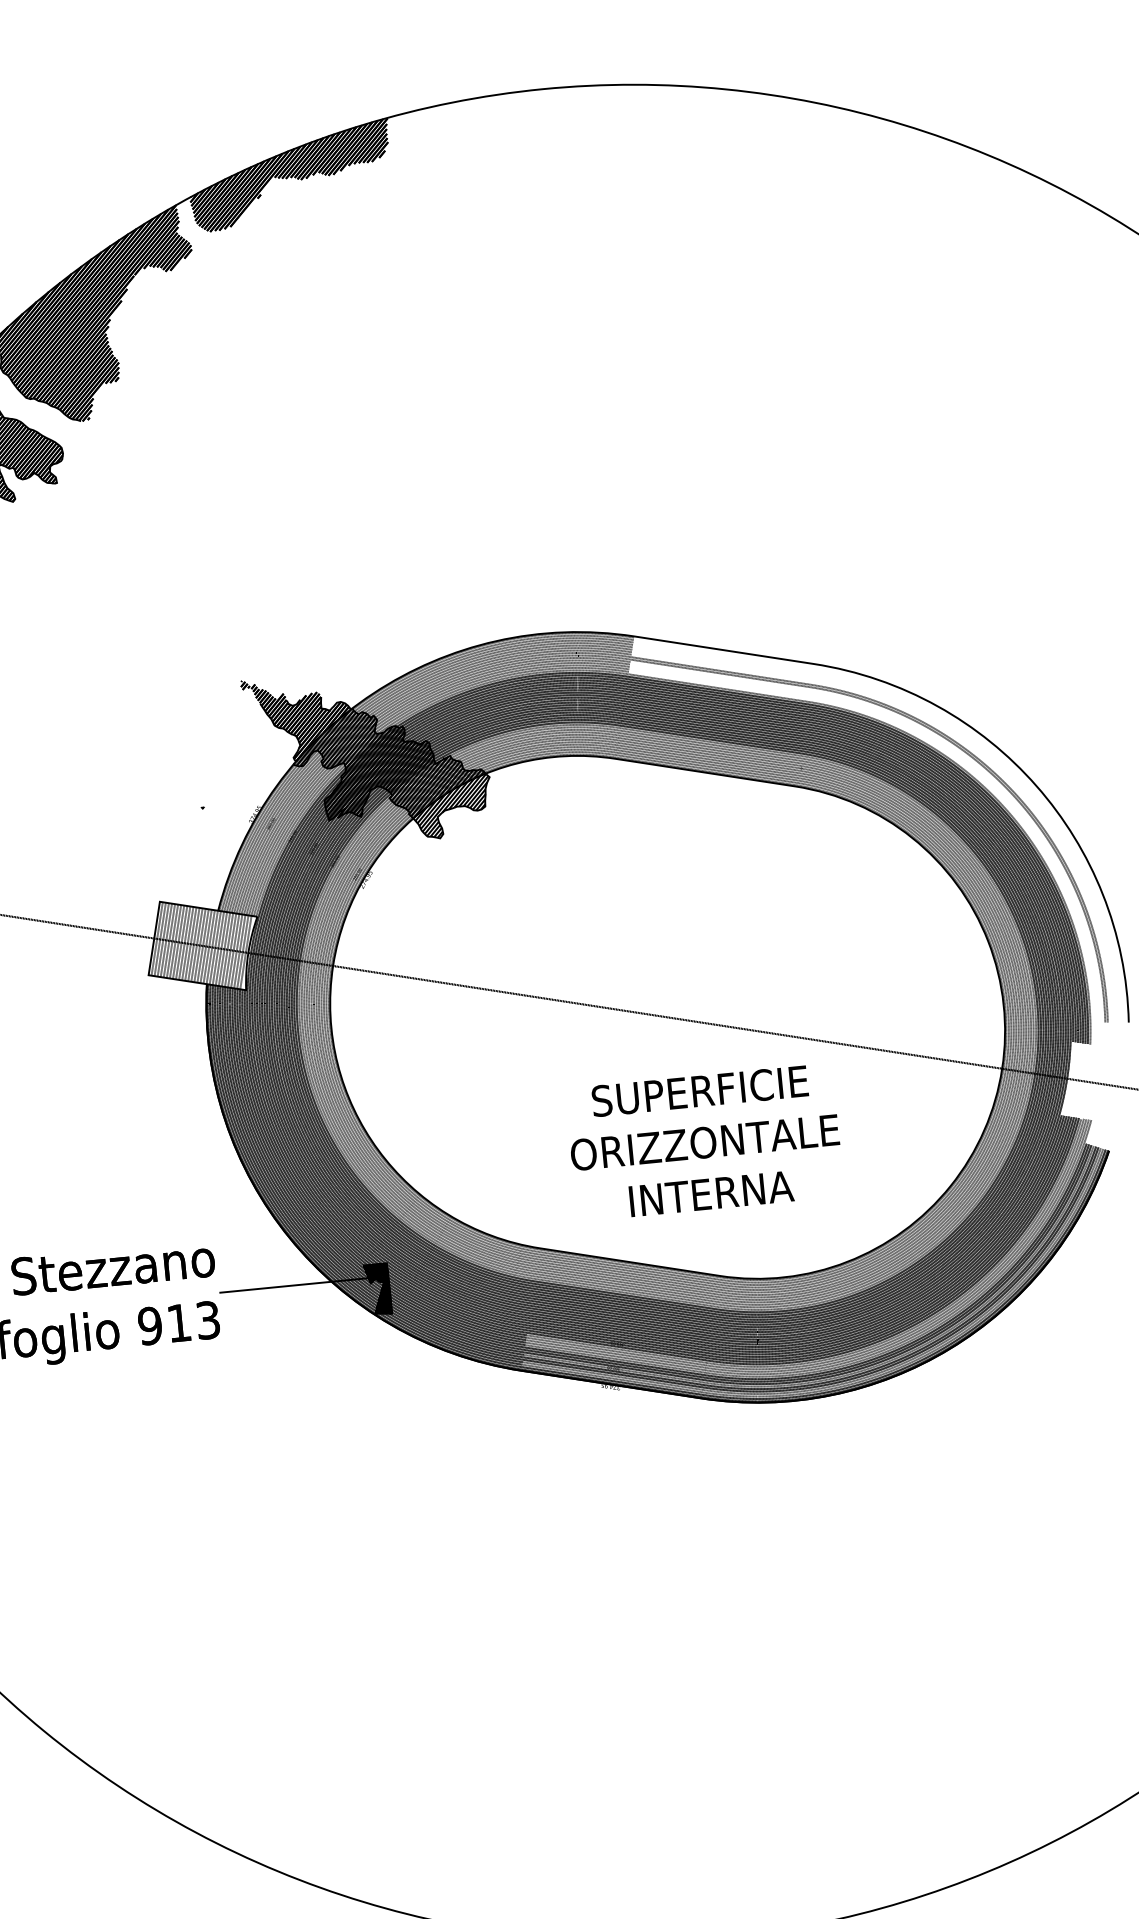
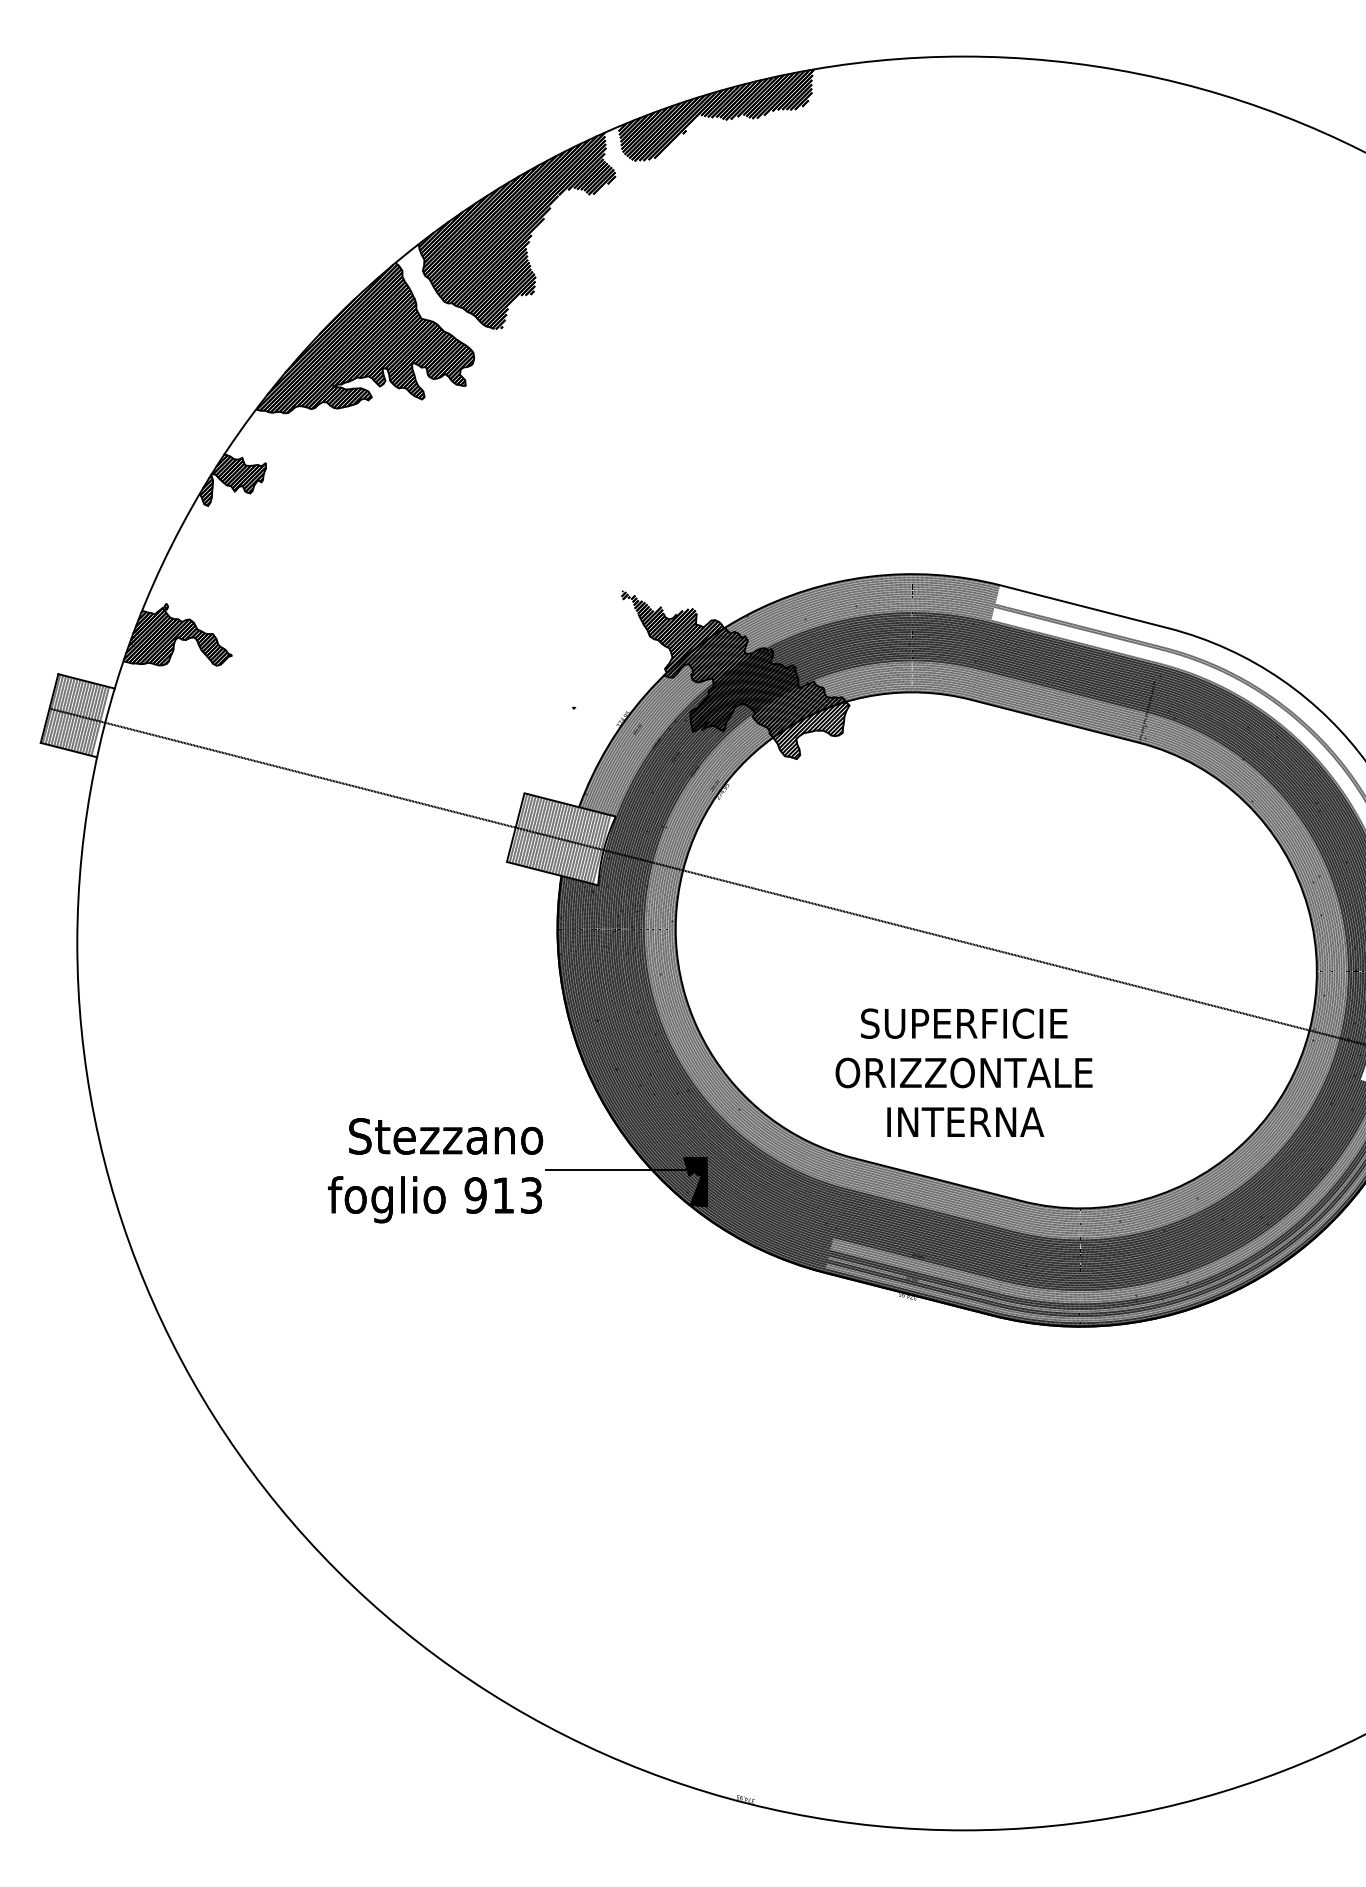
text: (704, 1142) -> (963, 1072), moved

